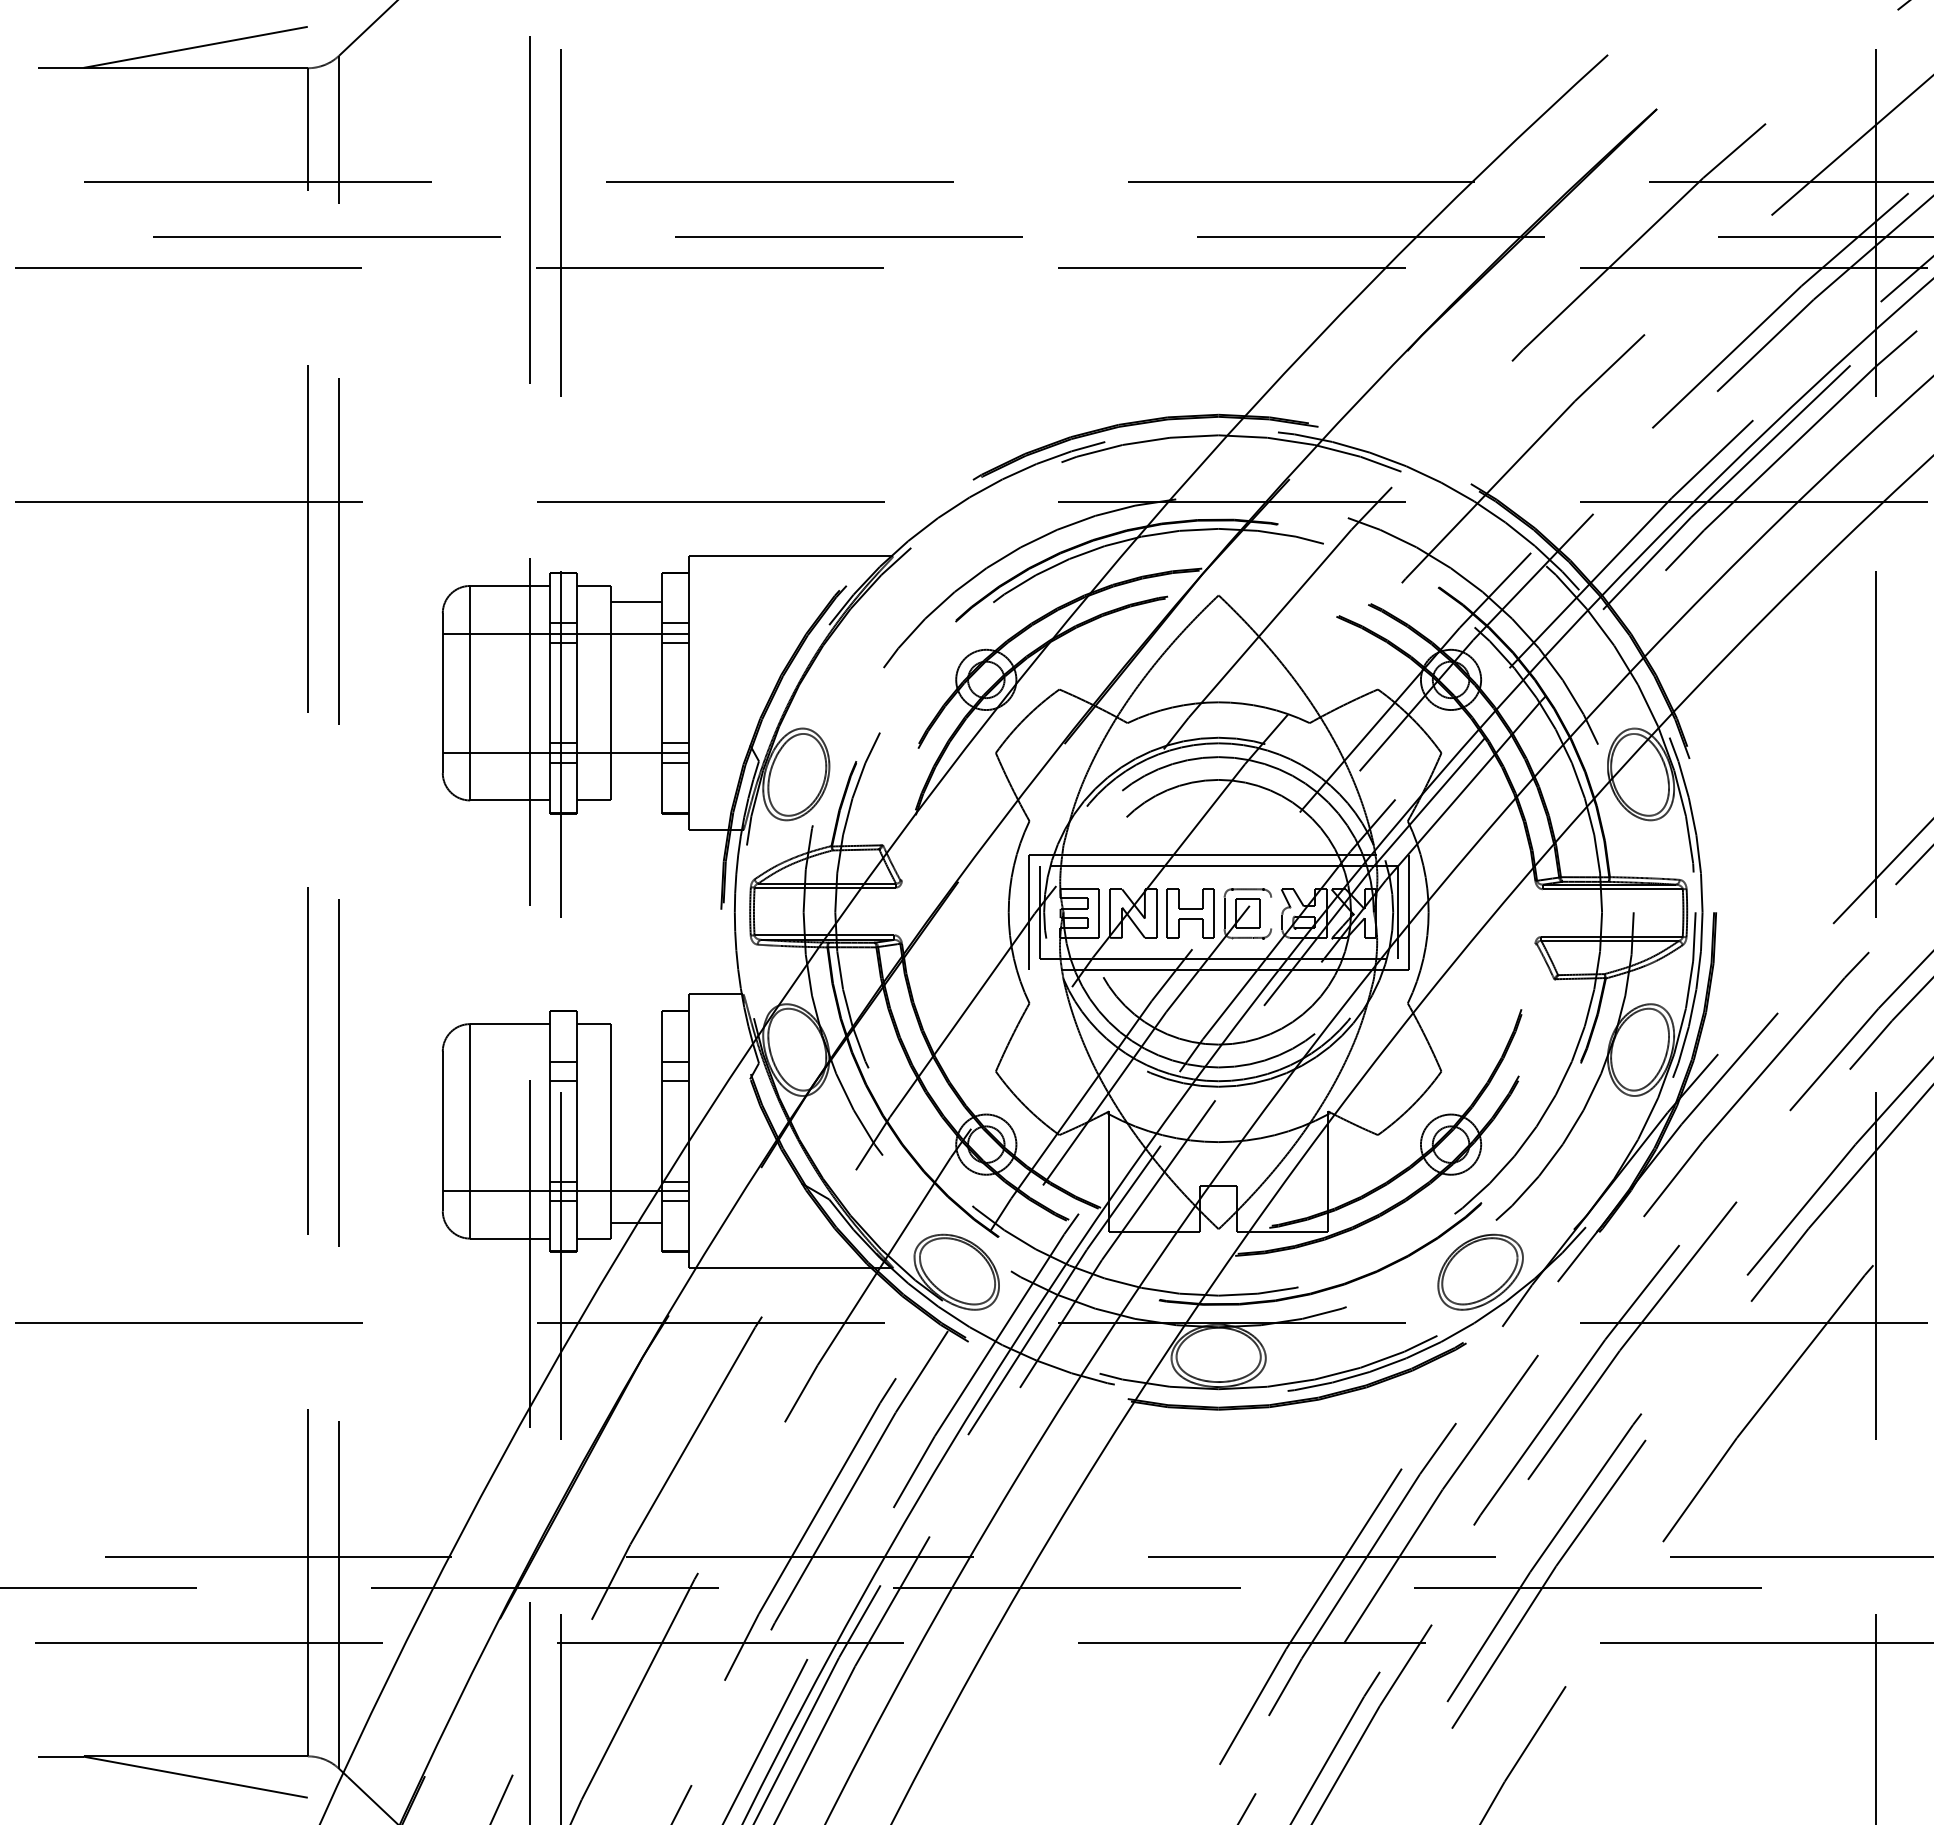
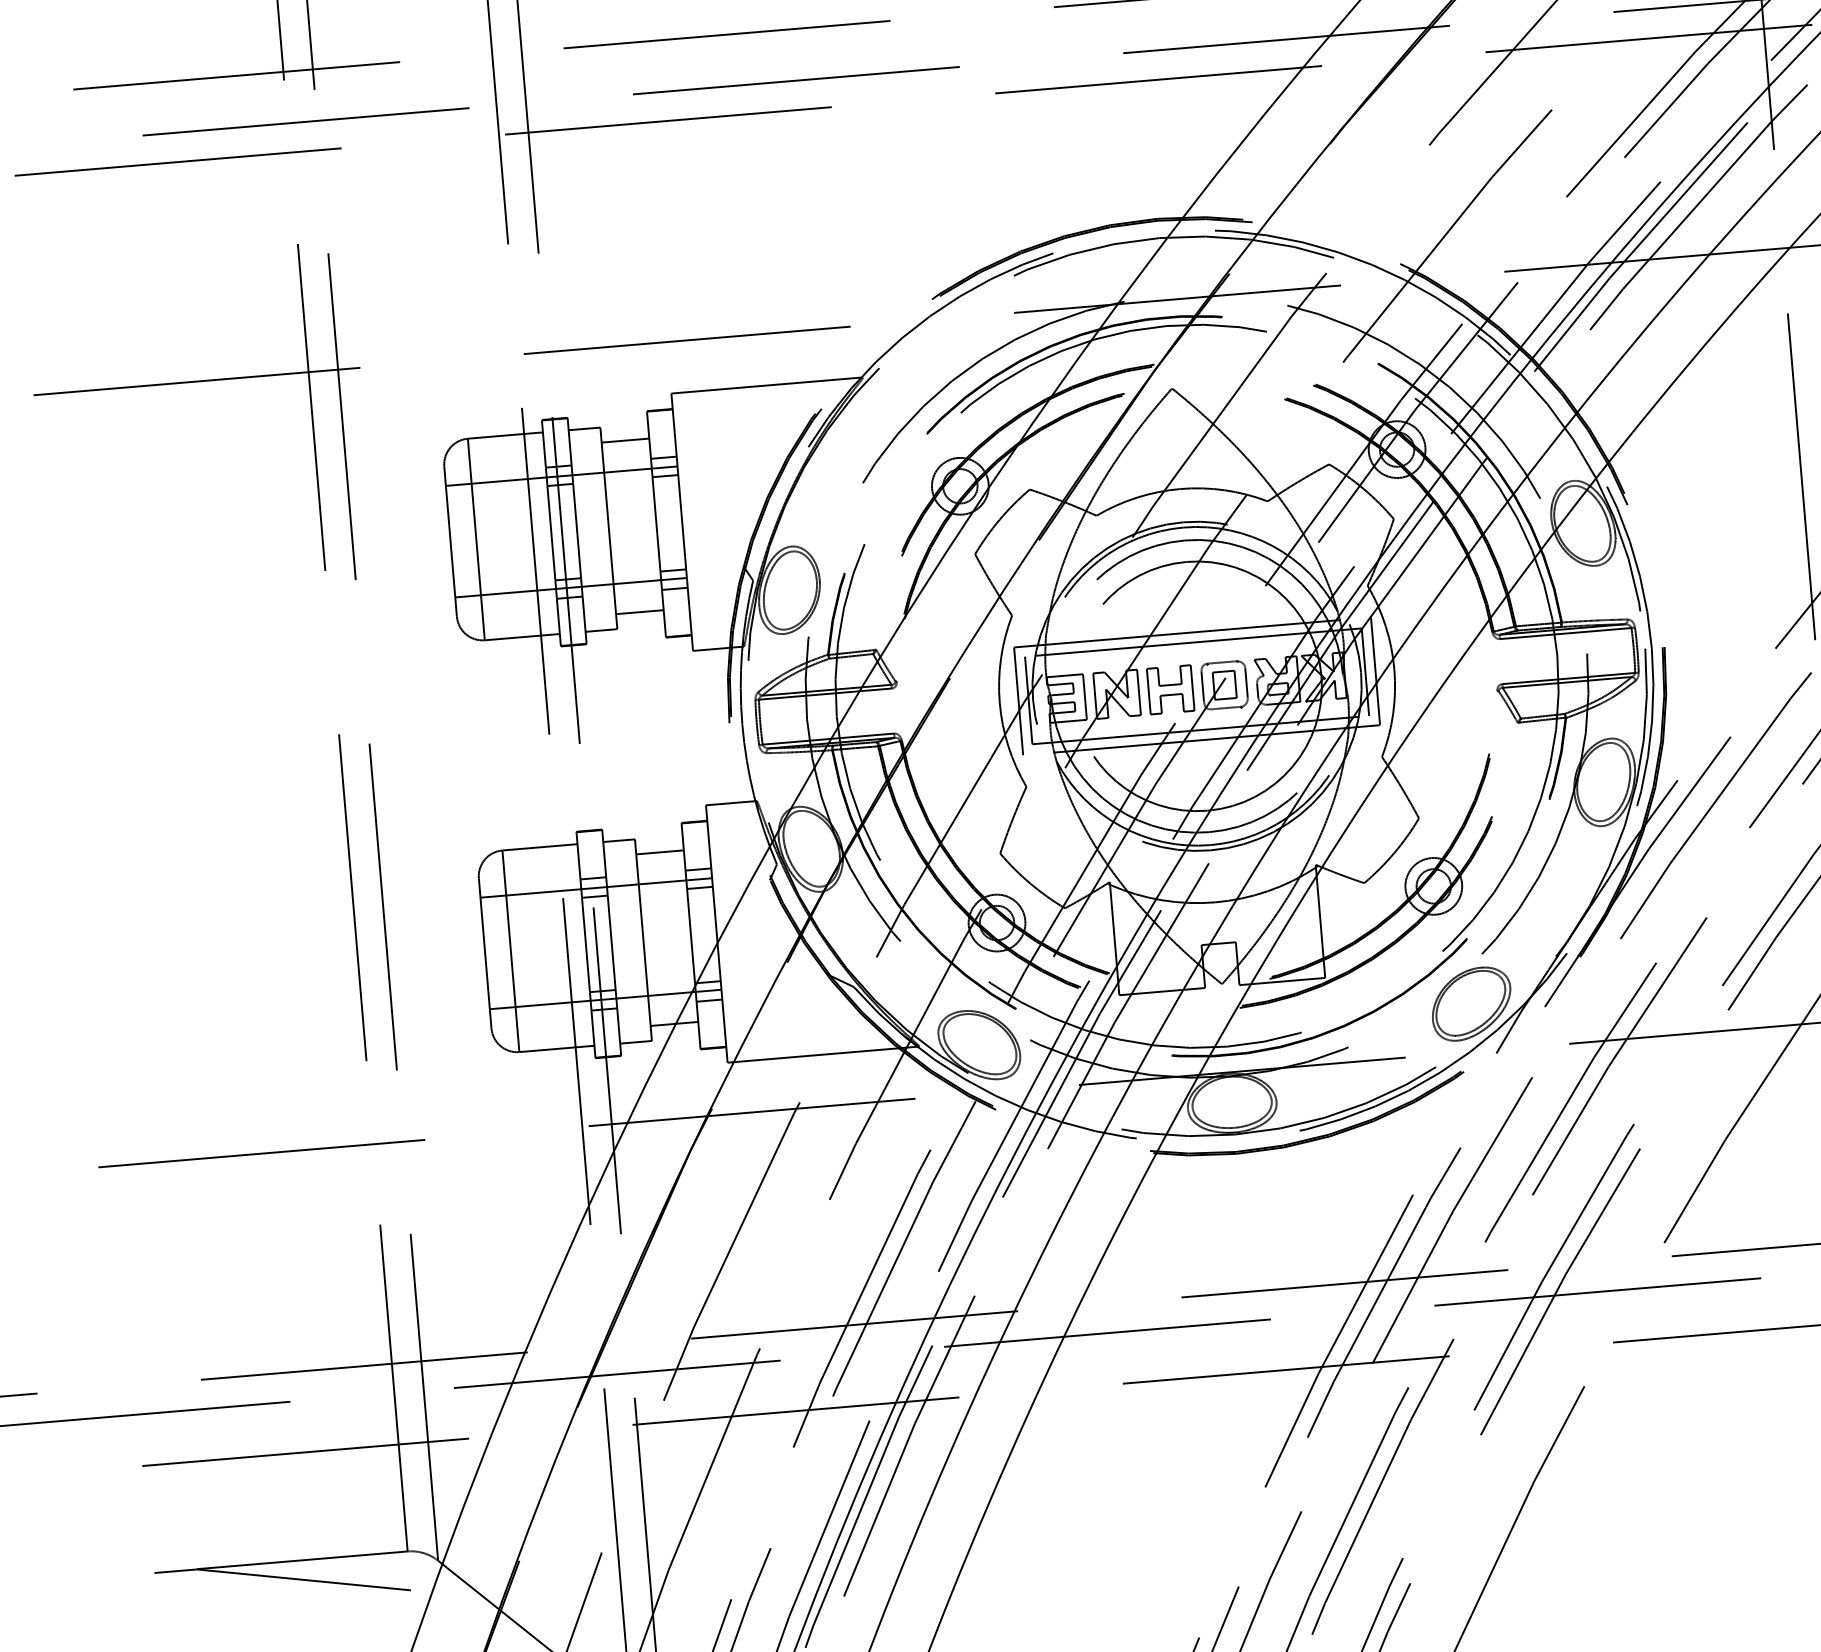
line: (636, 784) -> (639, 612), added
line: (1271, 912) -> (1246, 682), added
line: (636, 1040) -> (660, 852), added
line: (565, 1072) -> (595, 888), added

